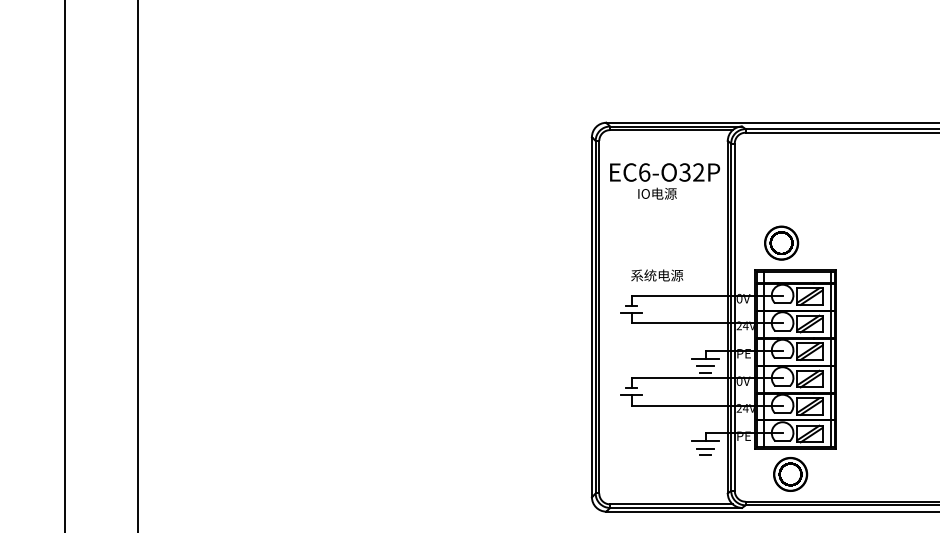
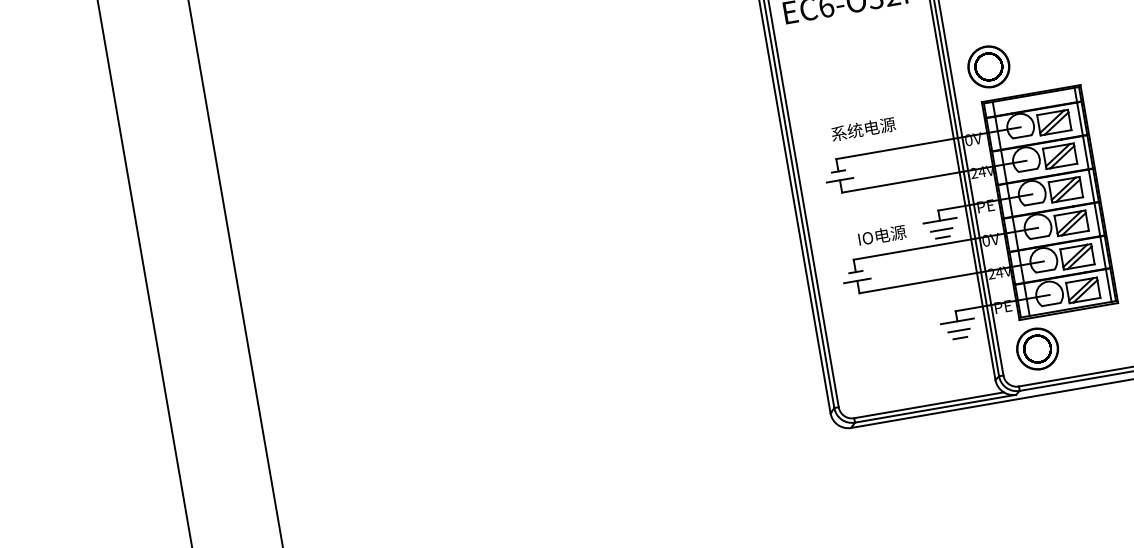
text: (657, 193) -> (882, 235), moved
part: (781, 242) -> (988, 66), moved
part: (790, 474) -> (1037, 349), moved

